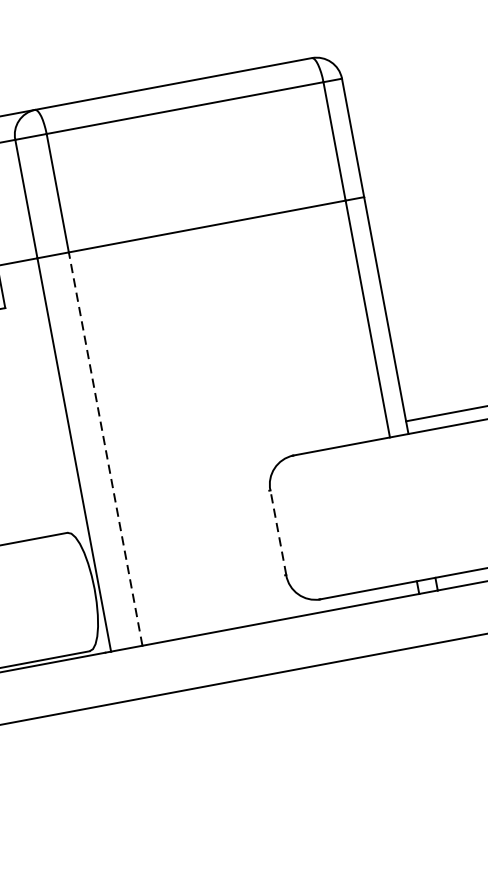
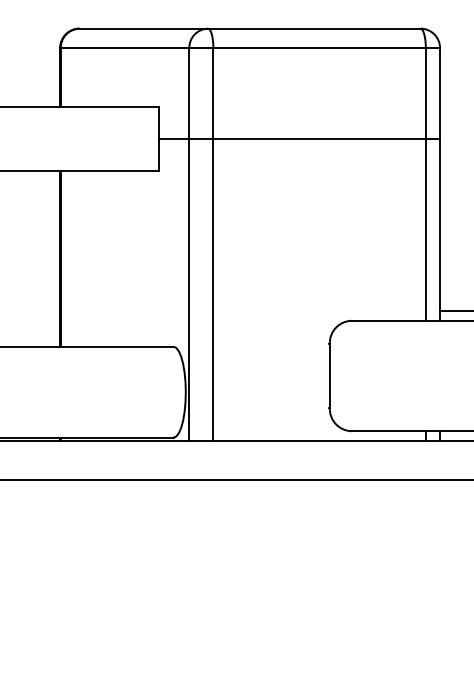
line: (105, 448) -> (213, 289), dashed -> solid
line: (277, 532) -> (329, 375), dashed -> solid

